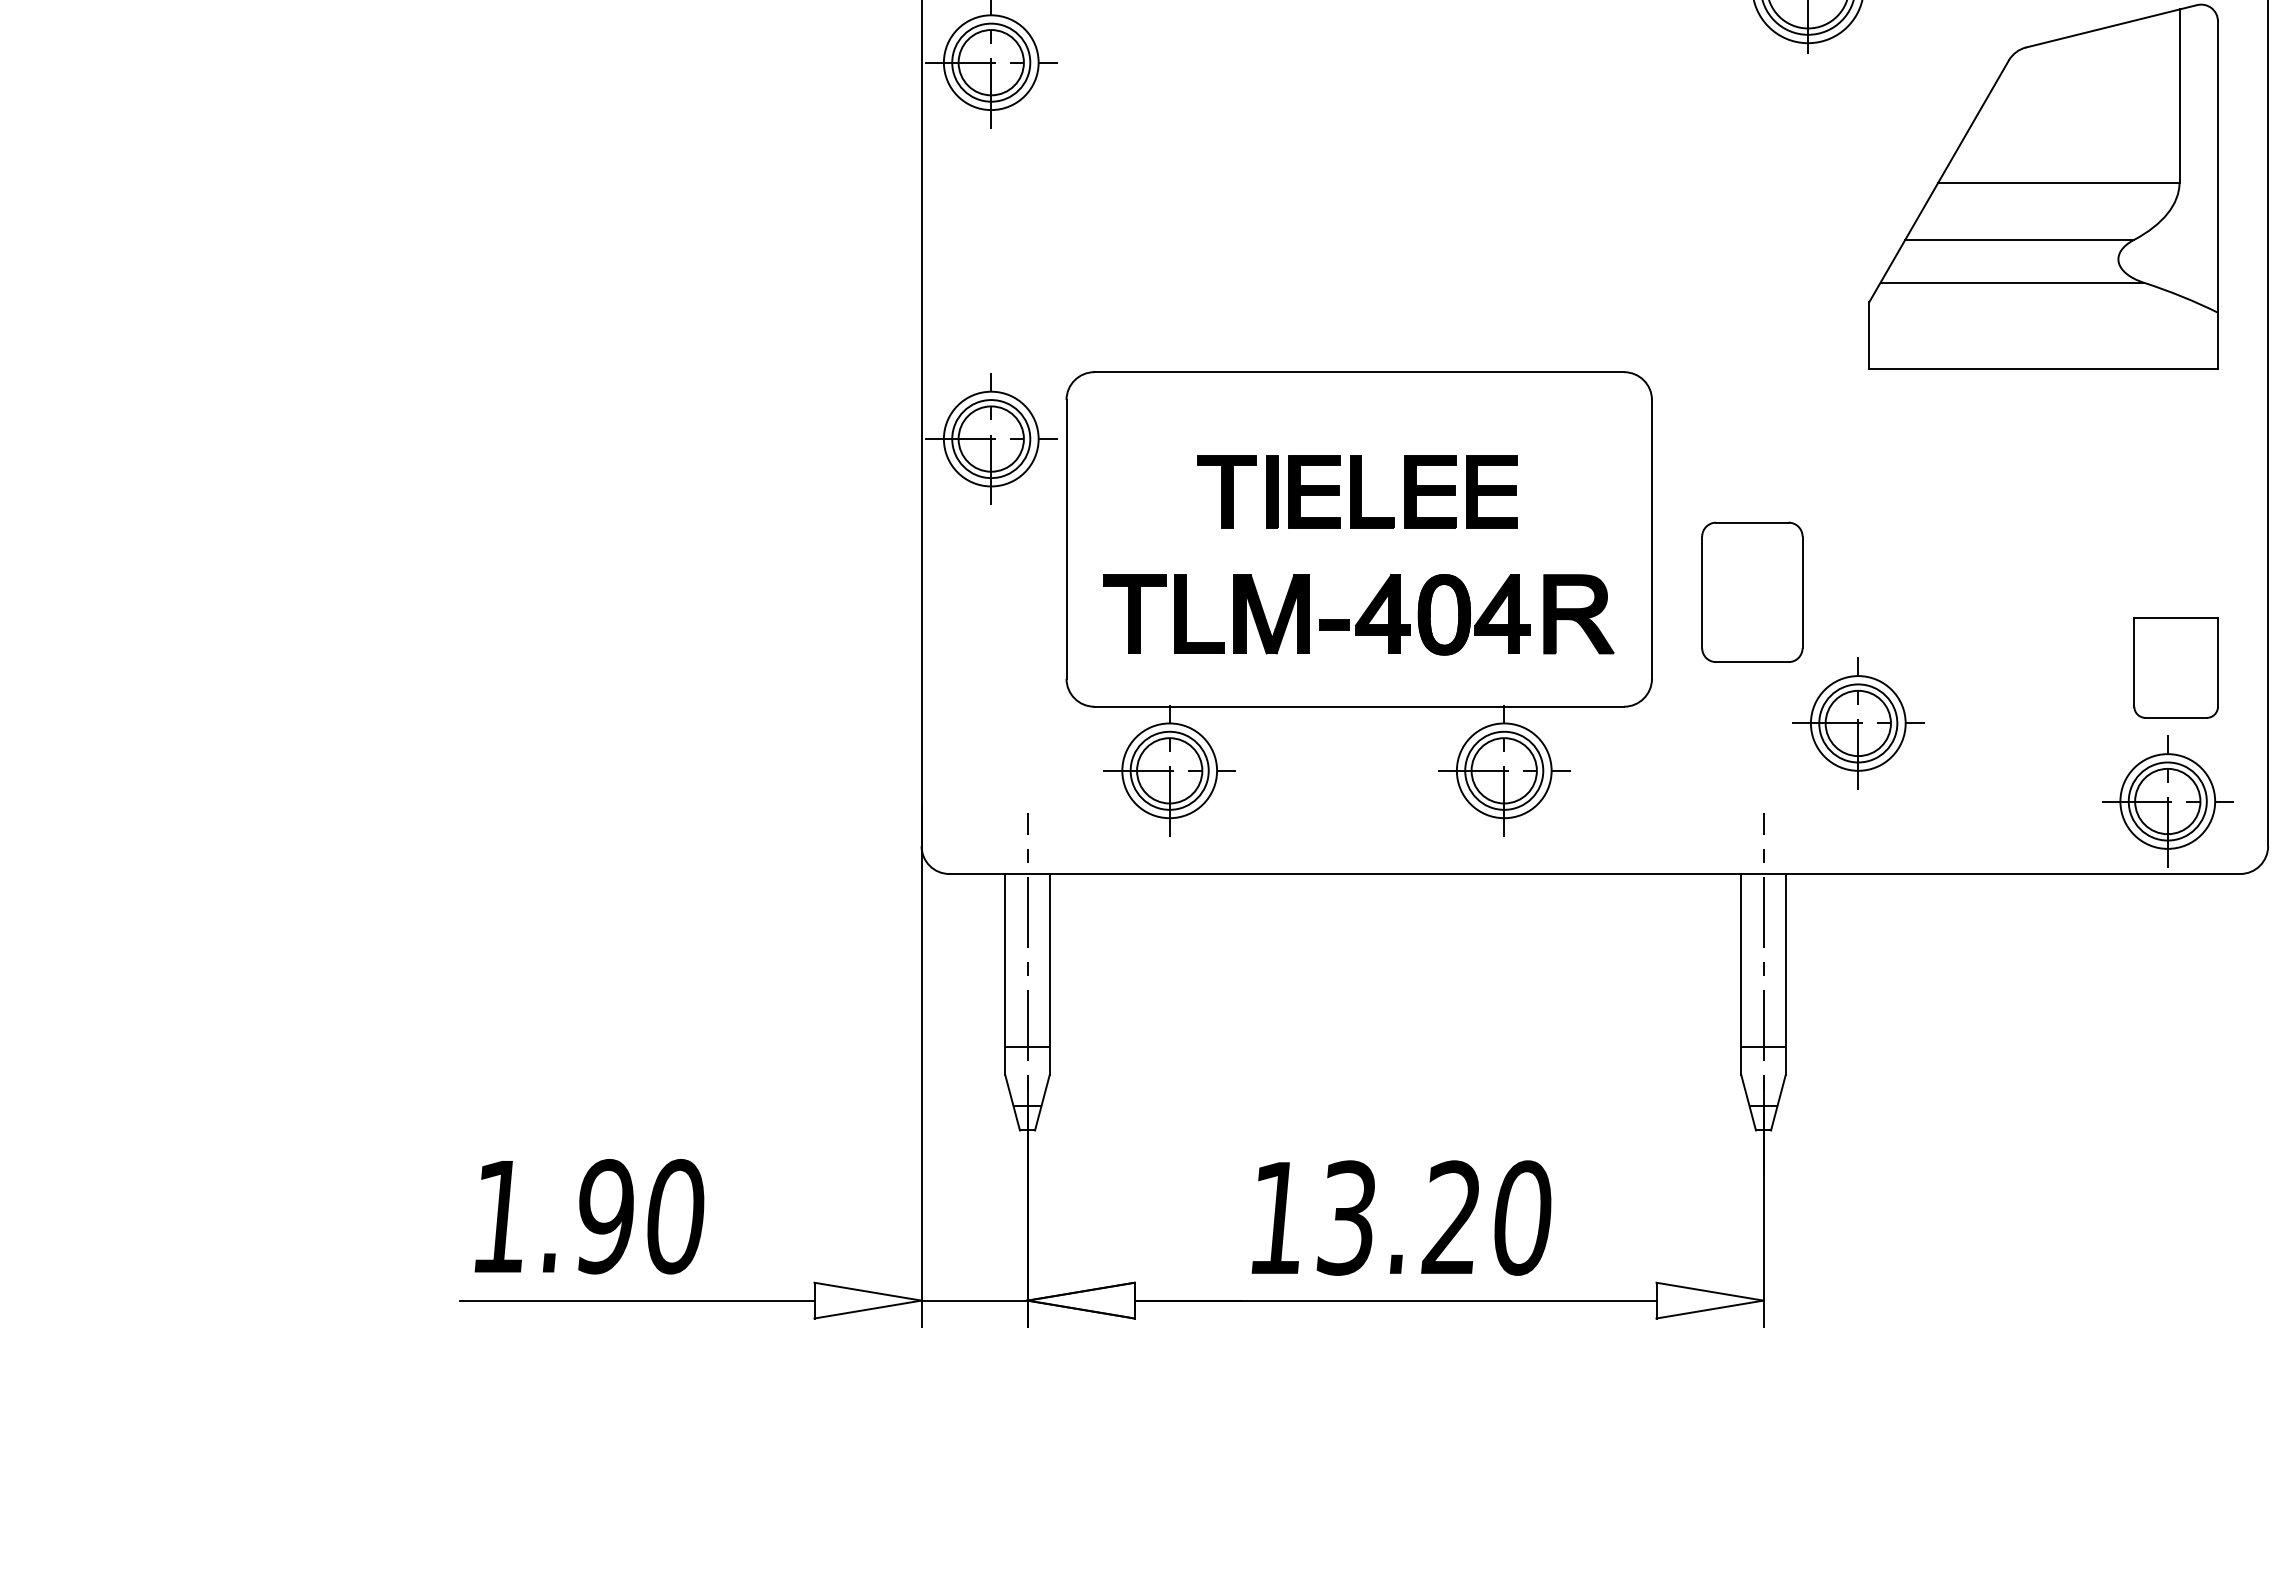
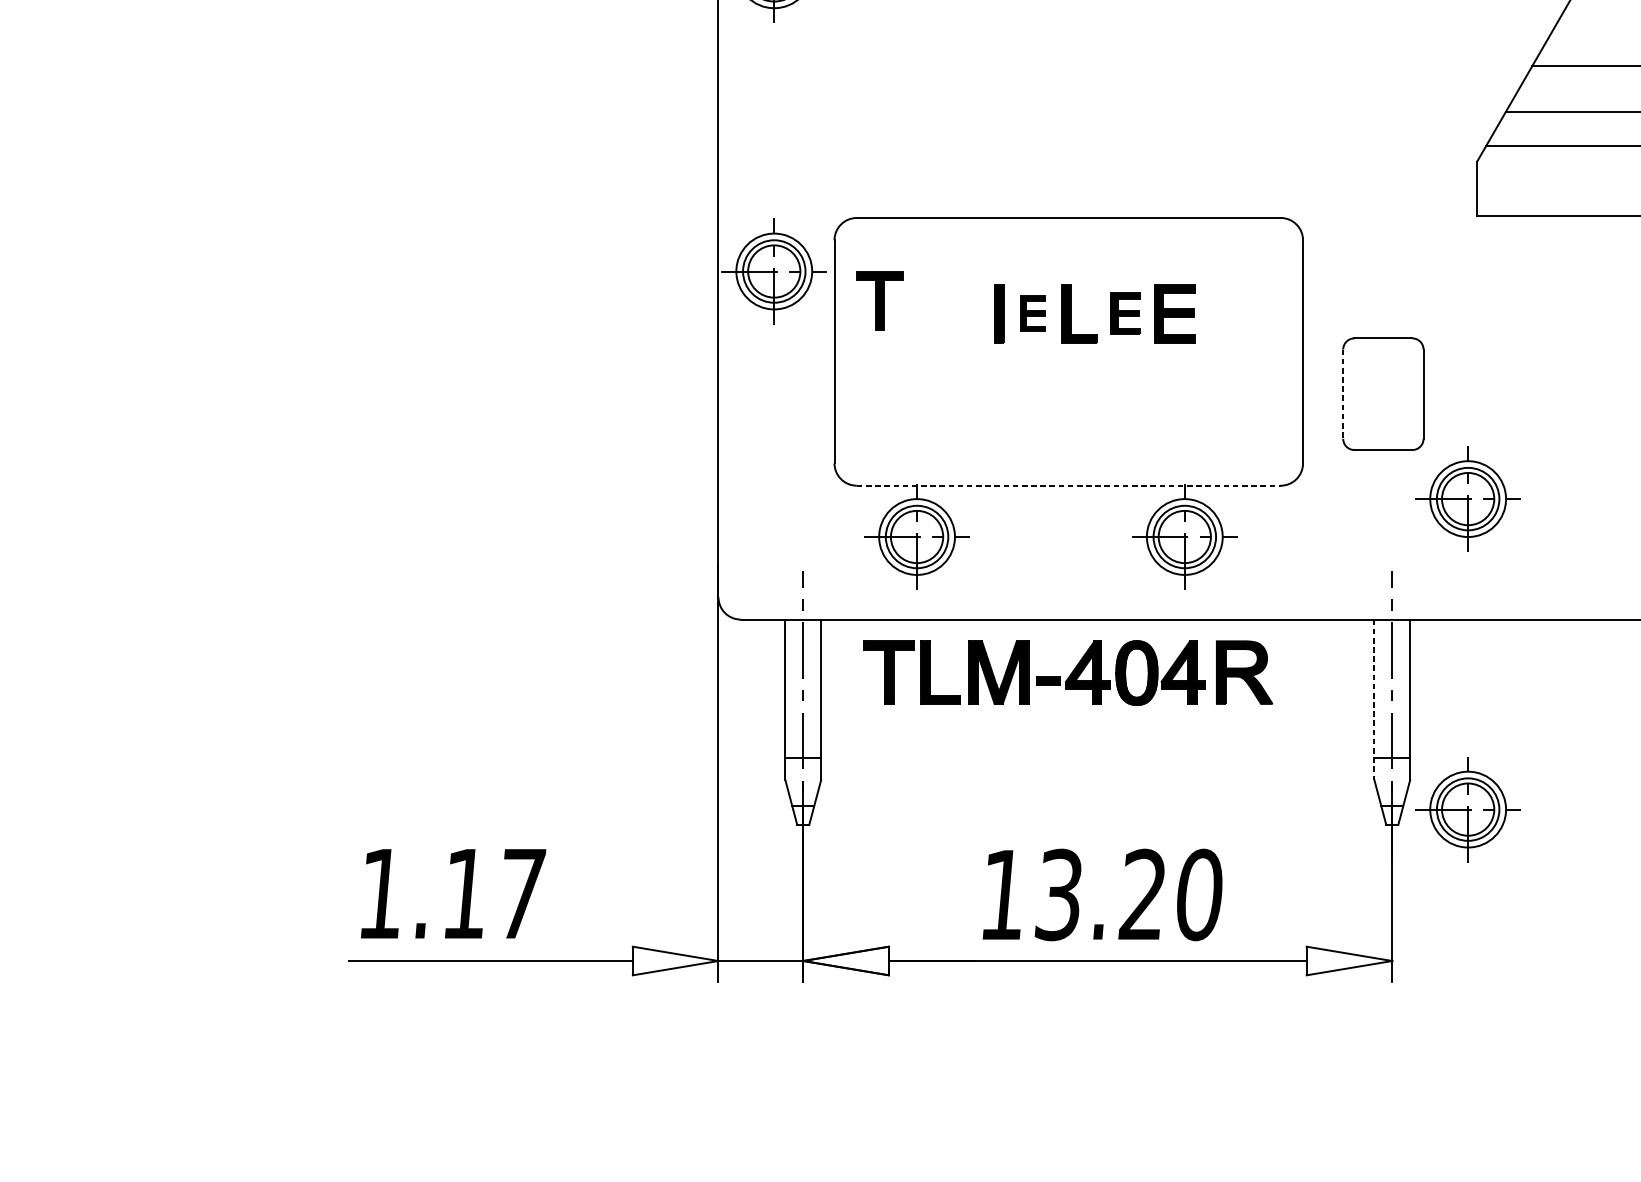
part: (1226, 491) -> (879, 300), moved
part: (1314, 491) -> (1032, 313), size x0.6
part: (1430, 491) -> (1125, 313), size x0.7
line: (1702, 592) -> (1343, 394), solid -> dashed
part: (1358, 614) -> (1068, 672), moved
line: (1359, 706) -> (1068, 485), solid -> dashed
line: (1741, 974) -> (1374, 700), solid -> dashed
part: (1858, 1111) -> (1468, 809), added
text: (642, 1216) -> (495, 893), 1.90 -> 1.17

